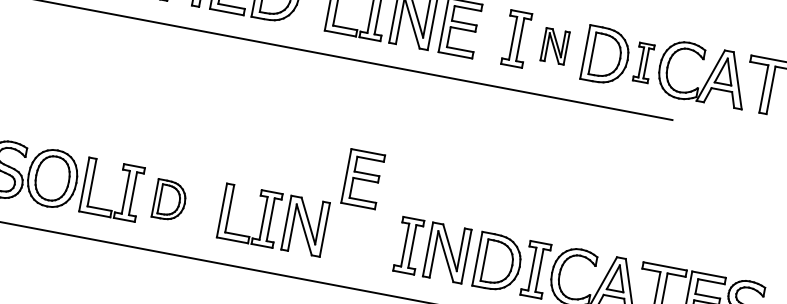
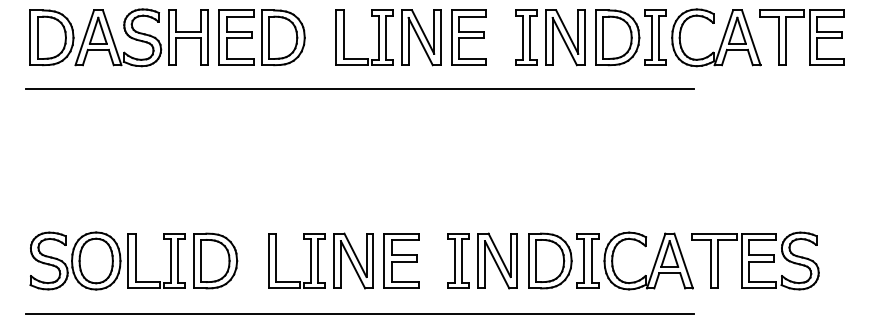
part: (555, 45) -> (565, 37), size x1.67
part: (643, 62) -> (655, 37), size x1.43
part: (363, 178) -> (401, 260), moved
part: (169, 200) -> (215, 260), size x1.43

